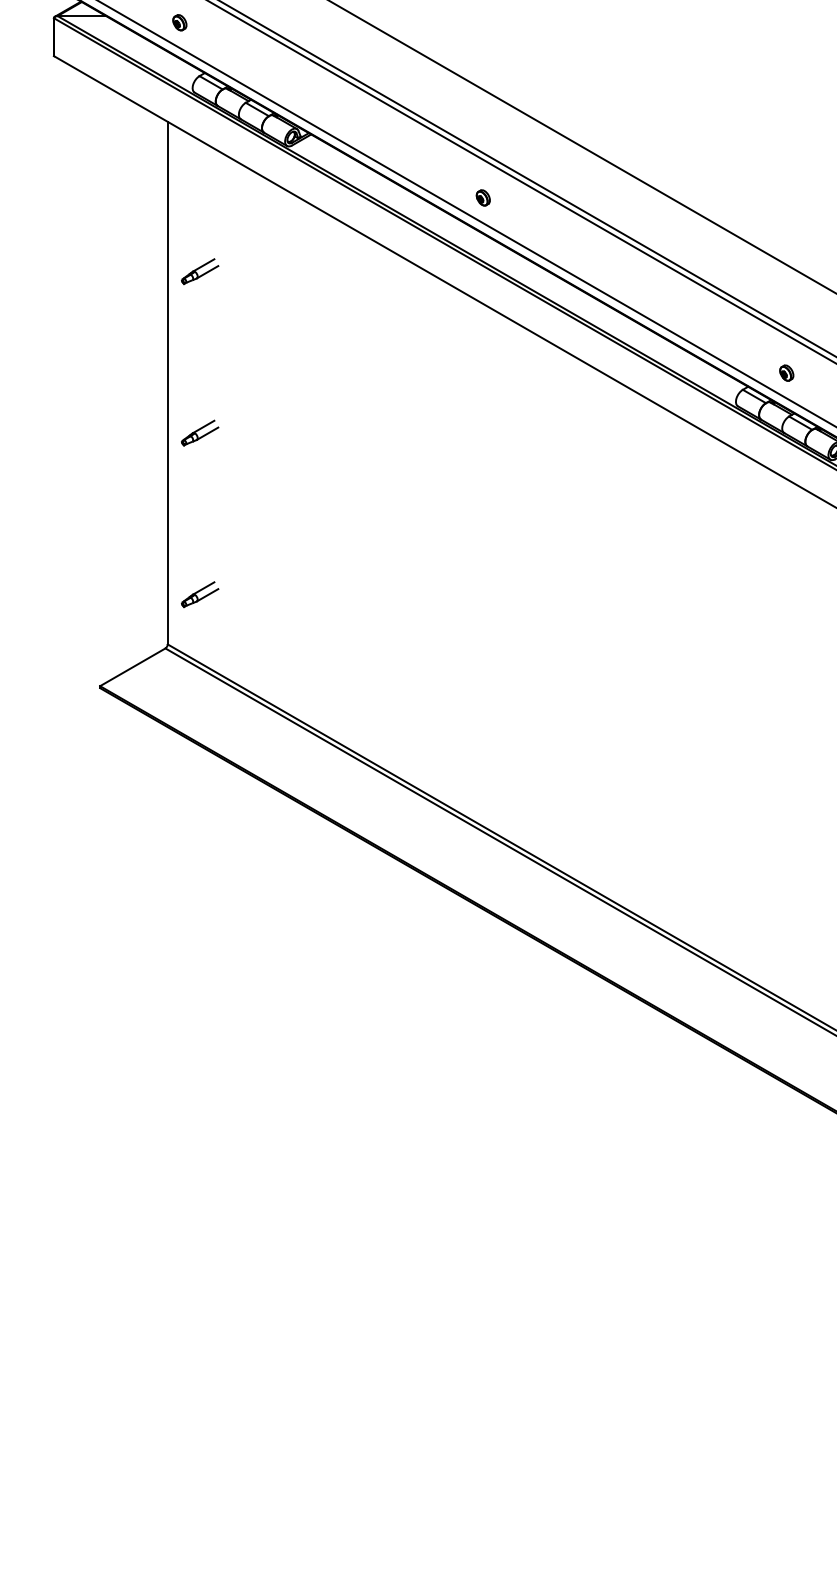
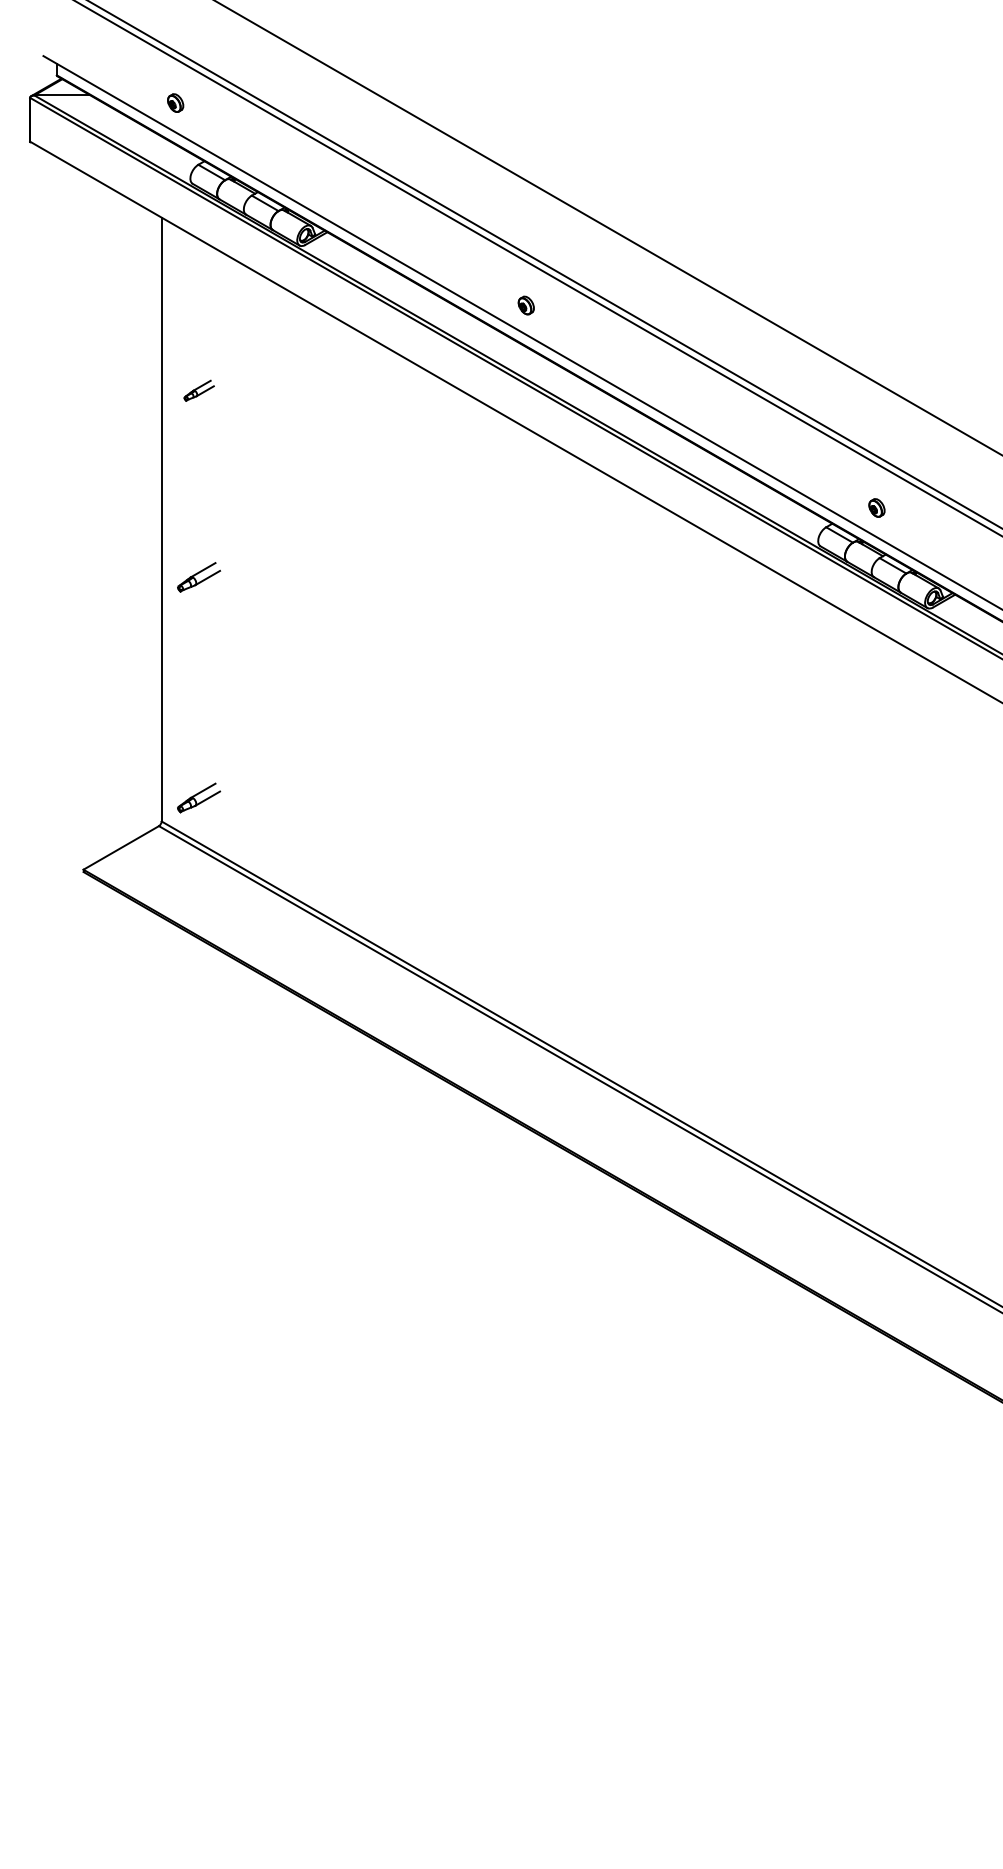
part: (200, 271) -> (199, 390), size x0.7
part: (200, 594) -> (199, 797), moved

